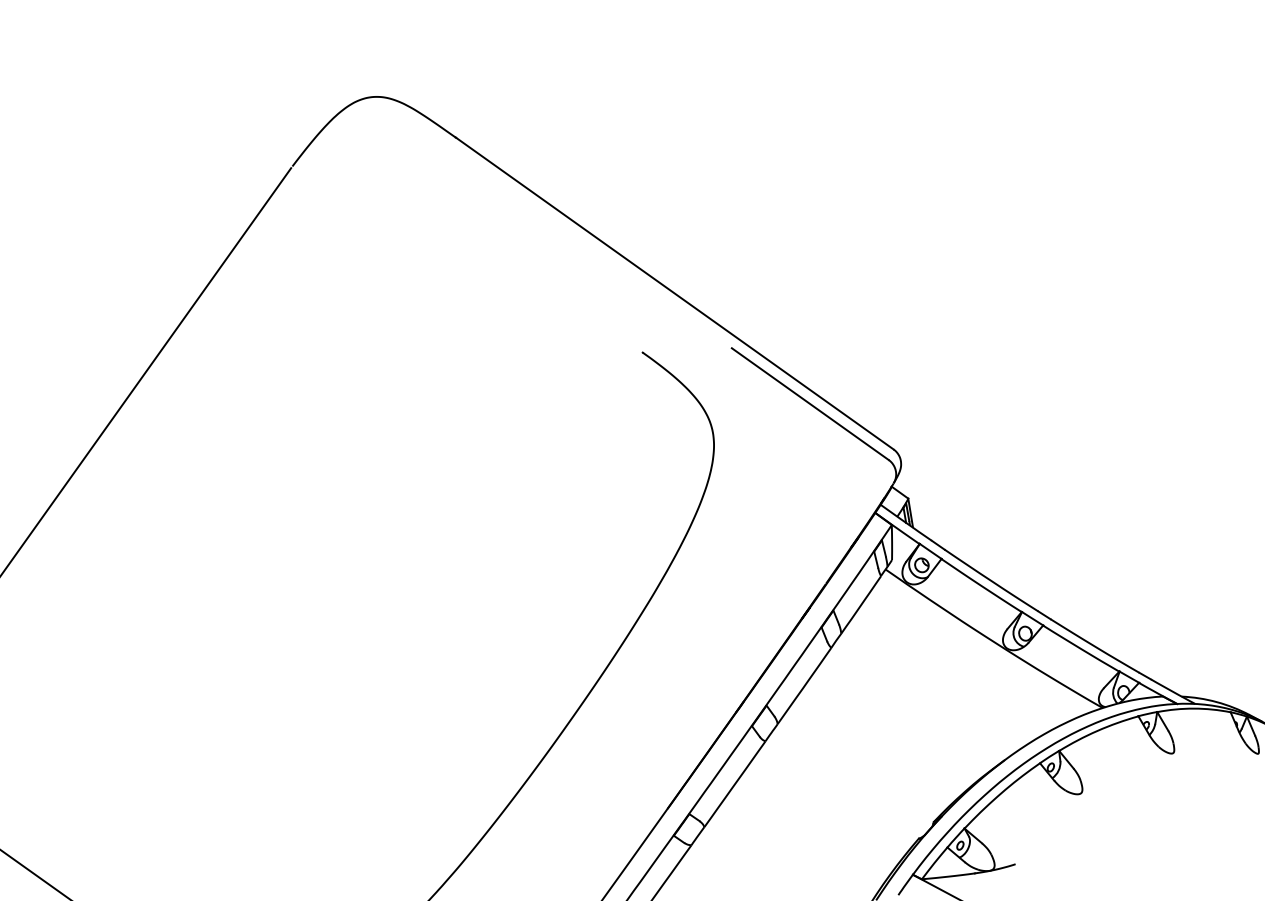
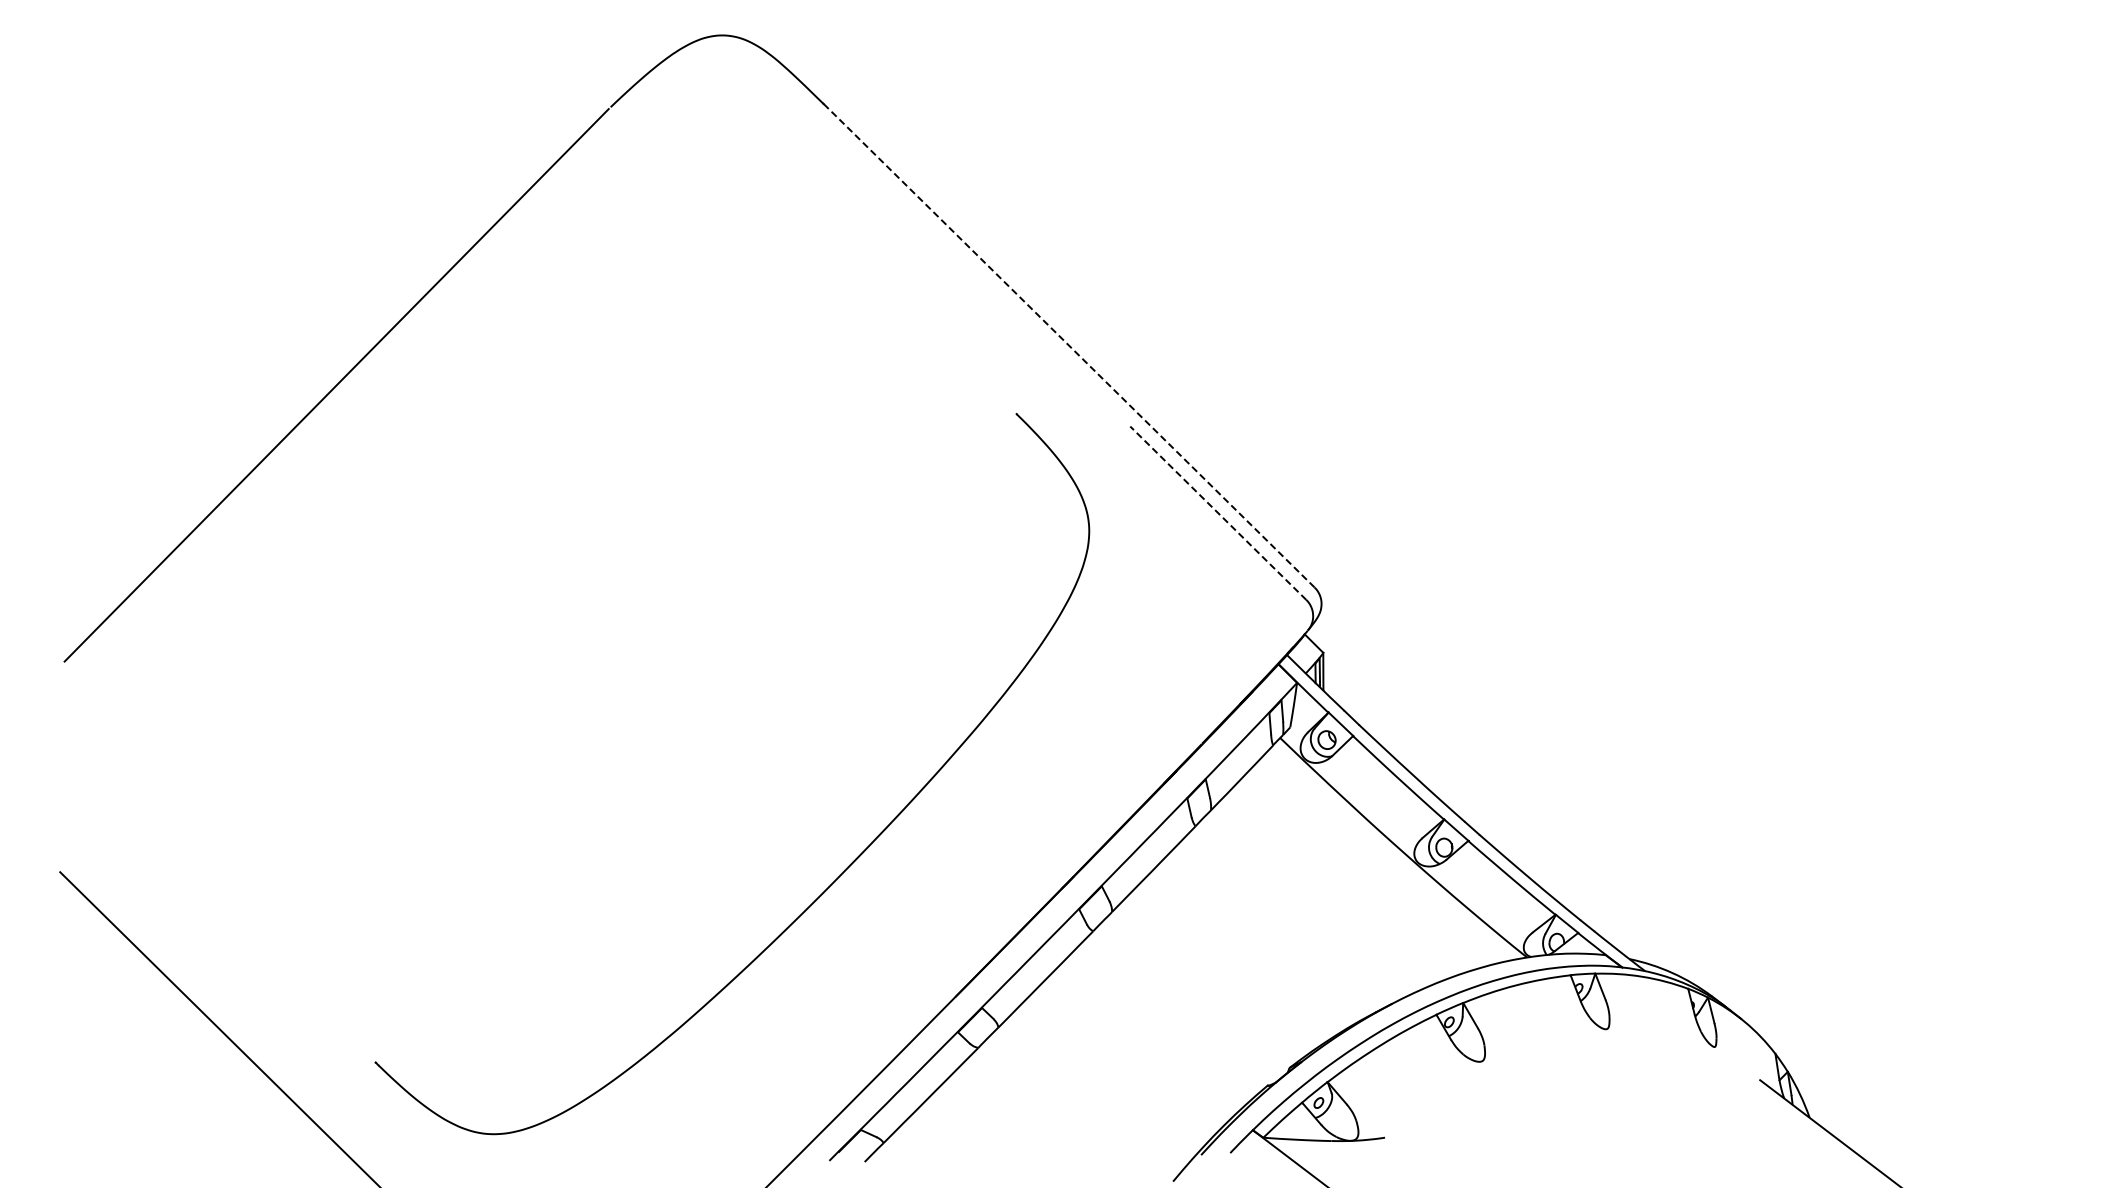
line: (674, 293) -> (1068, 345), solid -> dashed
line: (810, 404) -> (1218, 513), solid -> dashed

